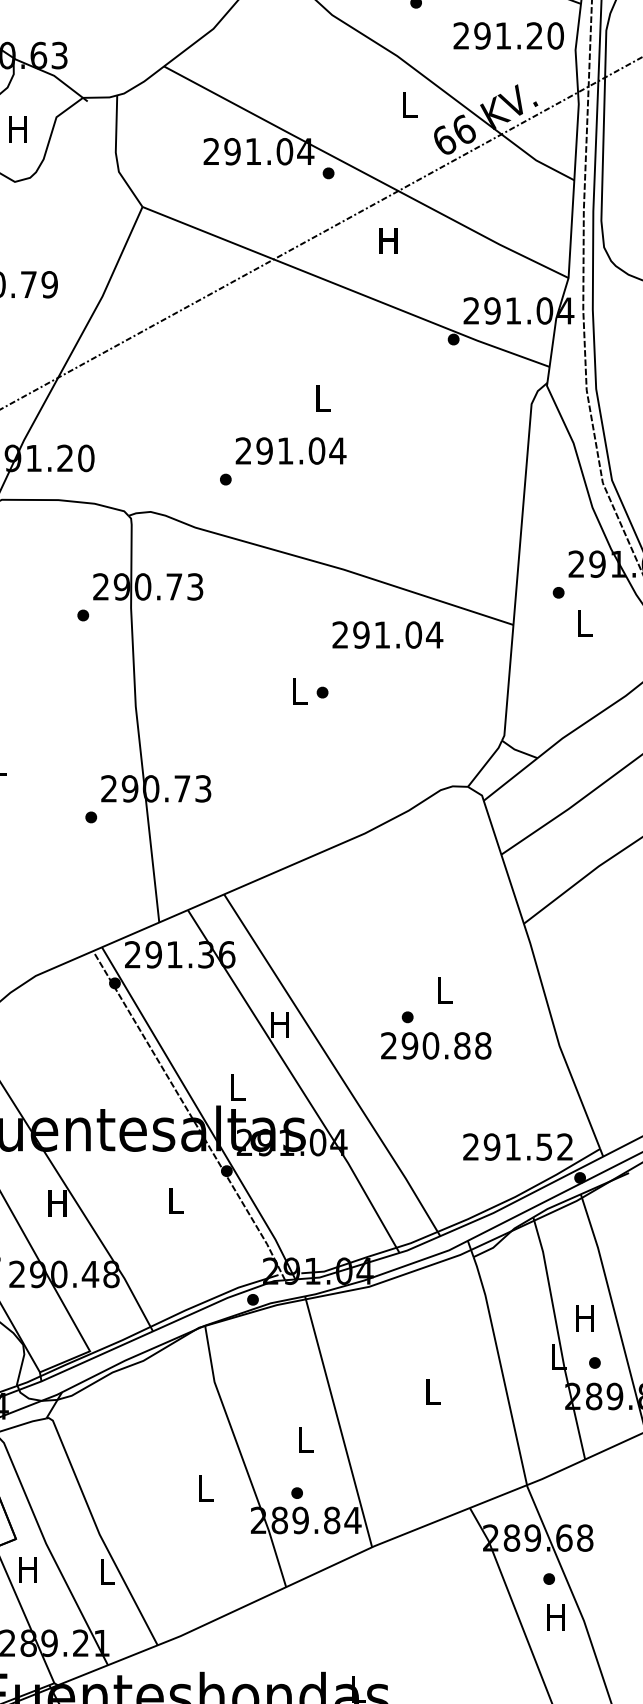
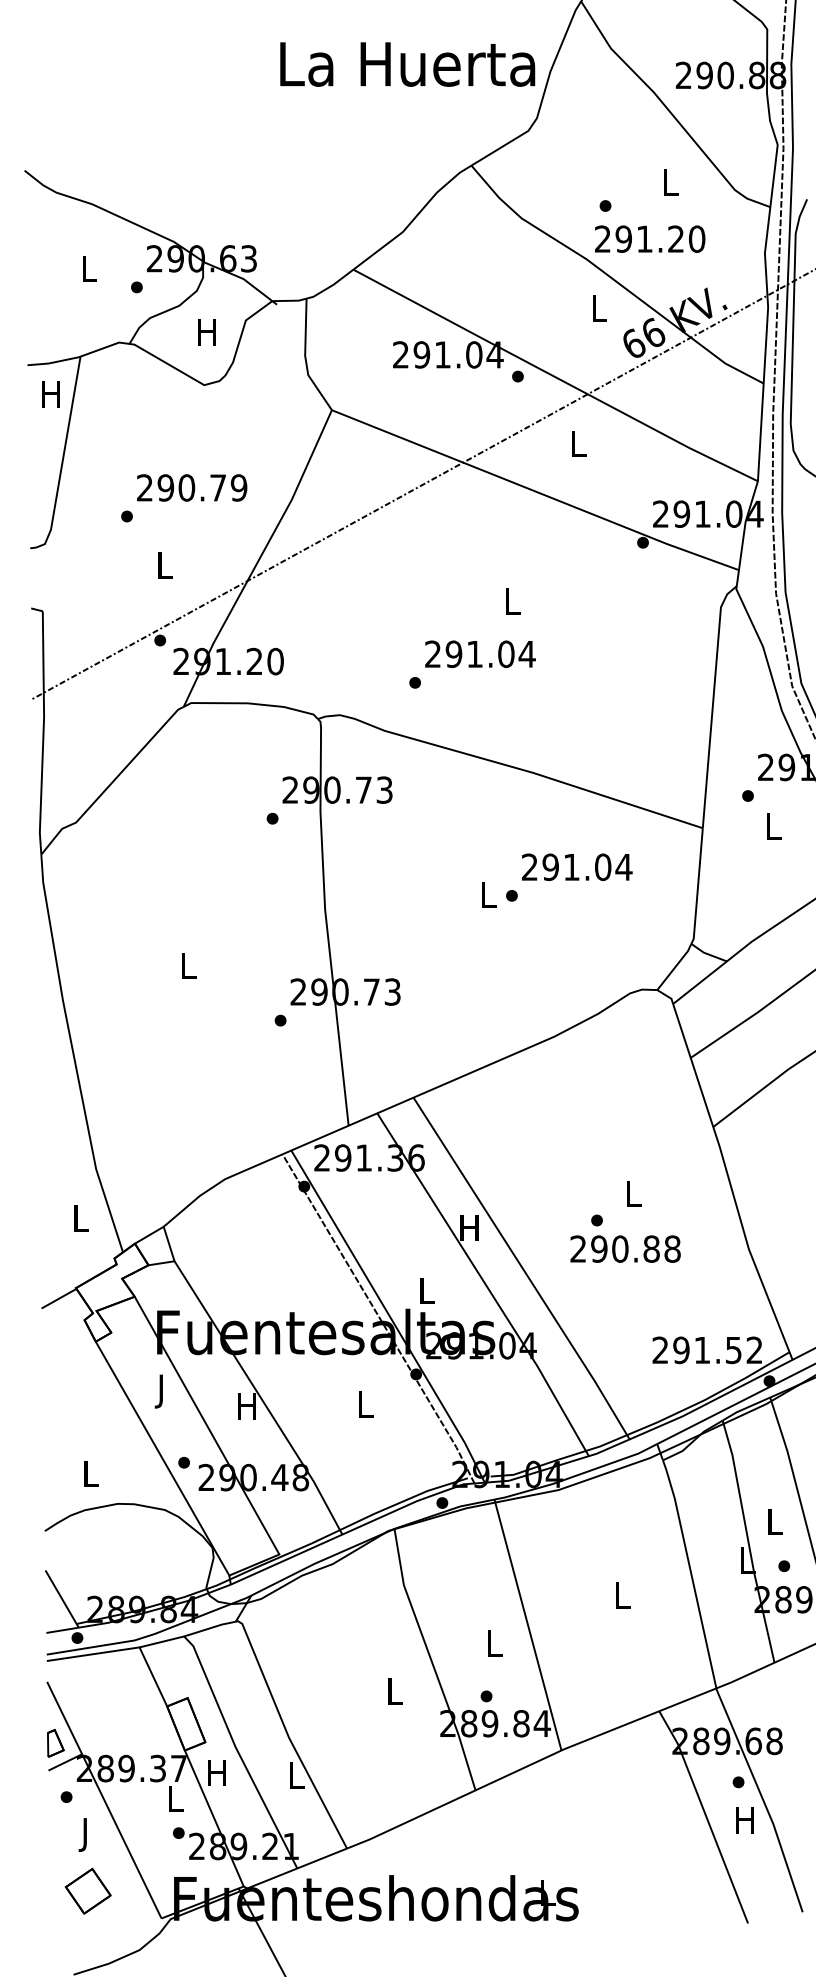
text: (509, 35) -> (650, 238), moved
text: (388, 240) -> (577, 443), H -> L
text: (388, 635) -> (577, 867), moved
text: (584, 1318) -> (773, 1521), H -> L

